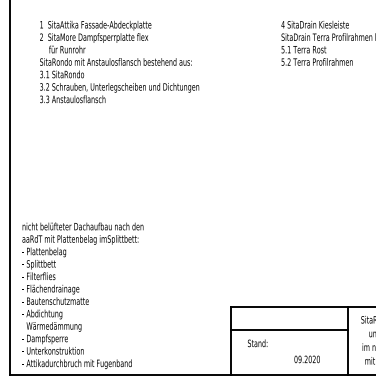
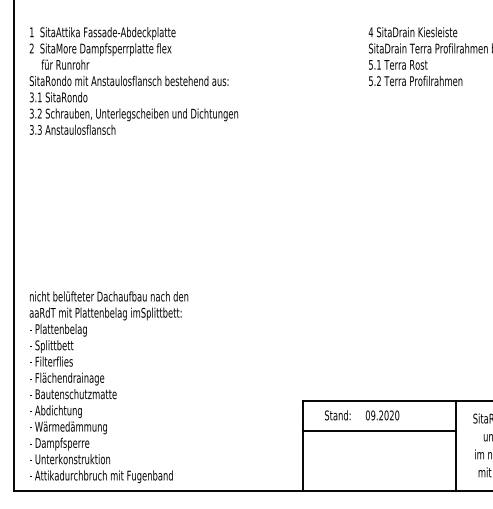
text: (119, 61) -> (133, 80), moved
text: (257, 343) -> (337, 415), moved
text: (307, 359) -> (382, 415), moved

